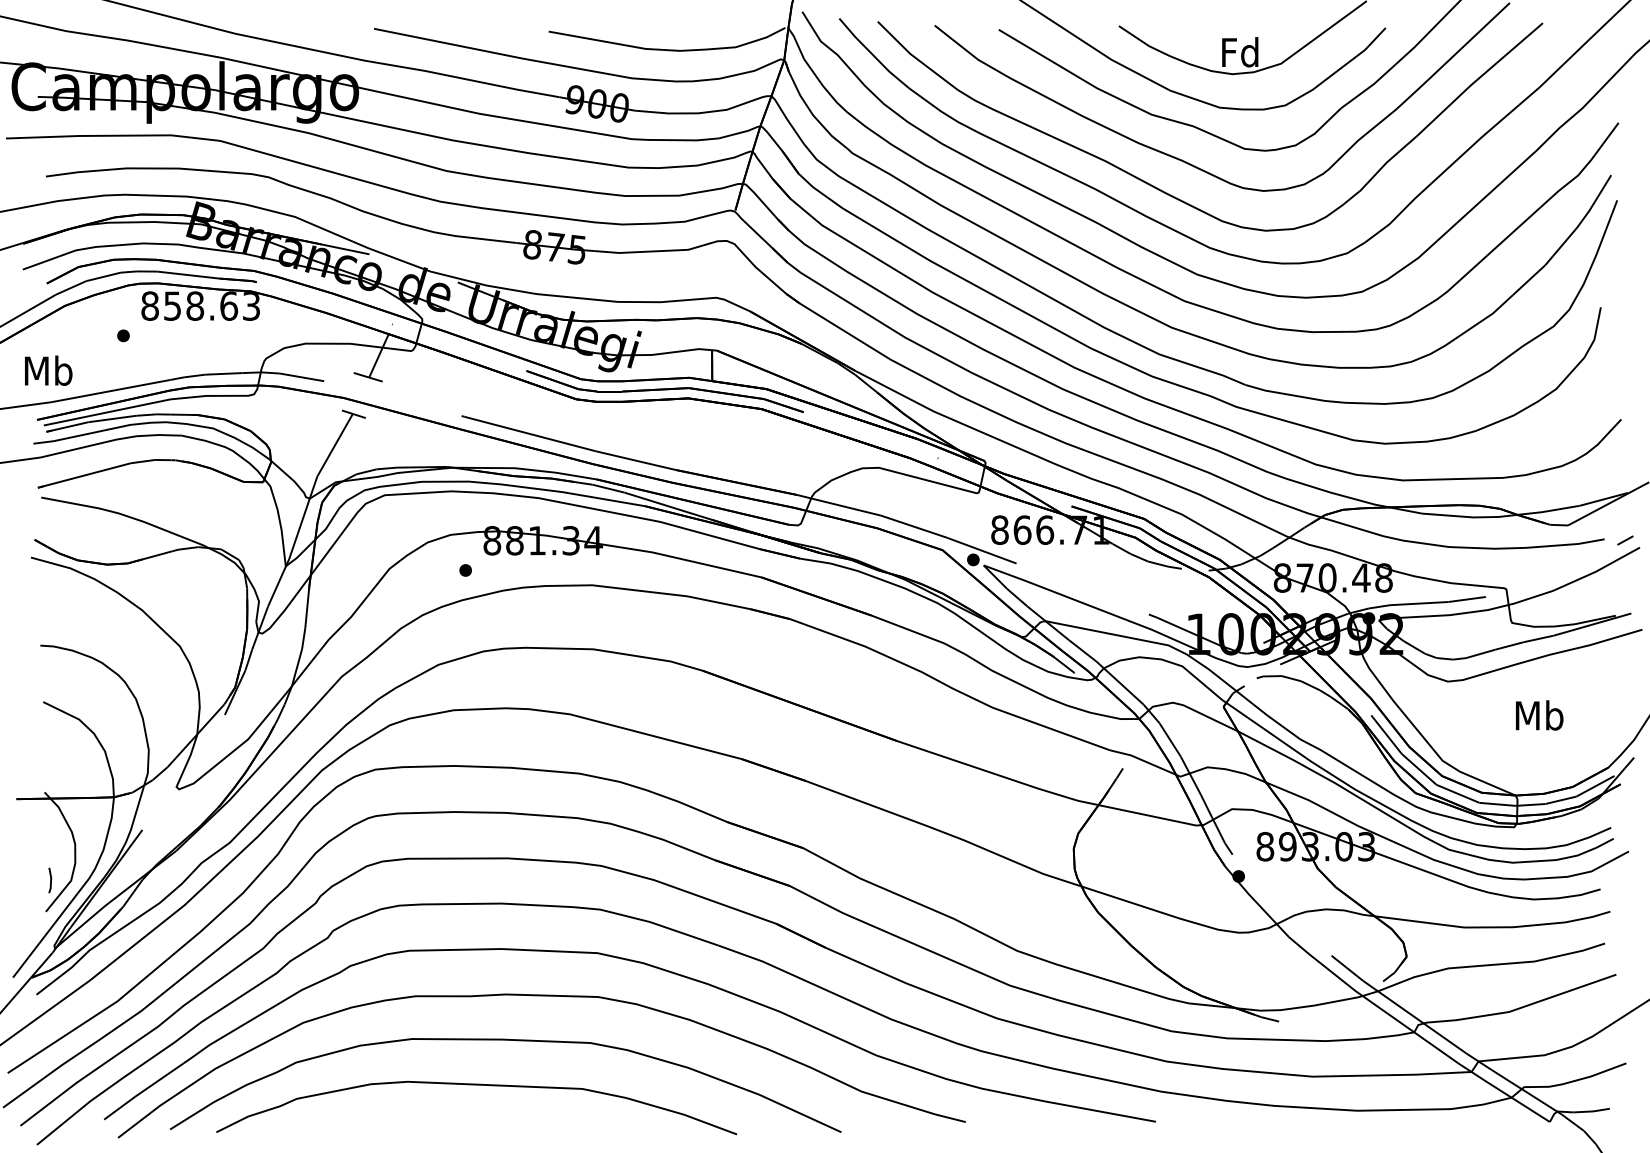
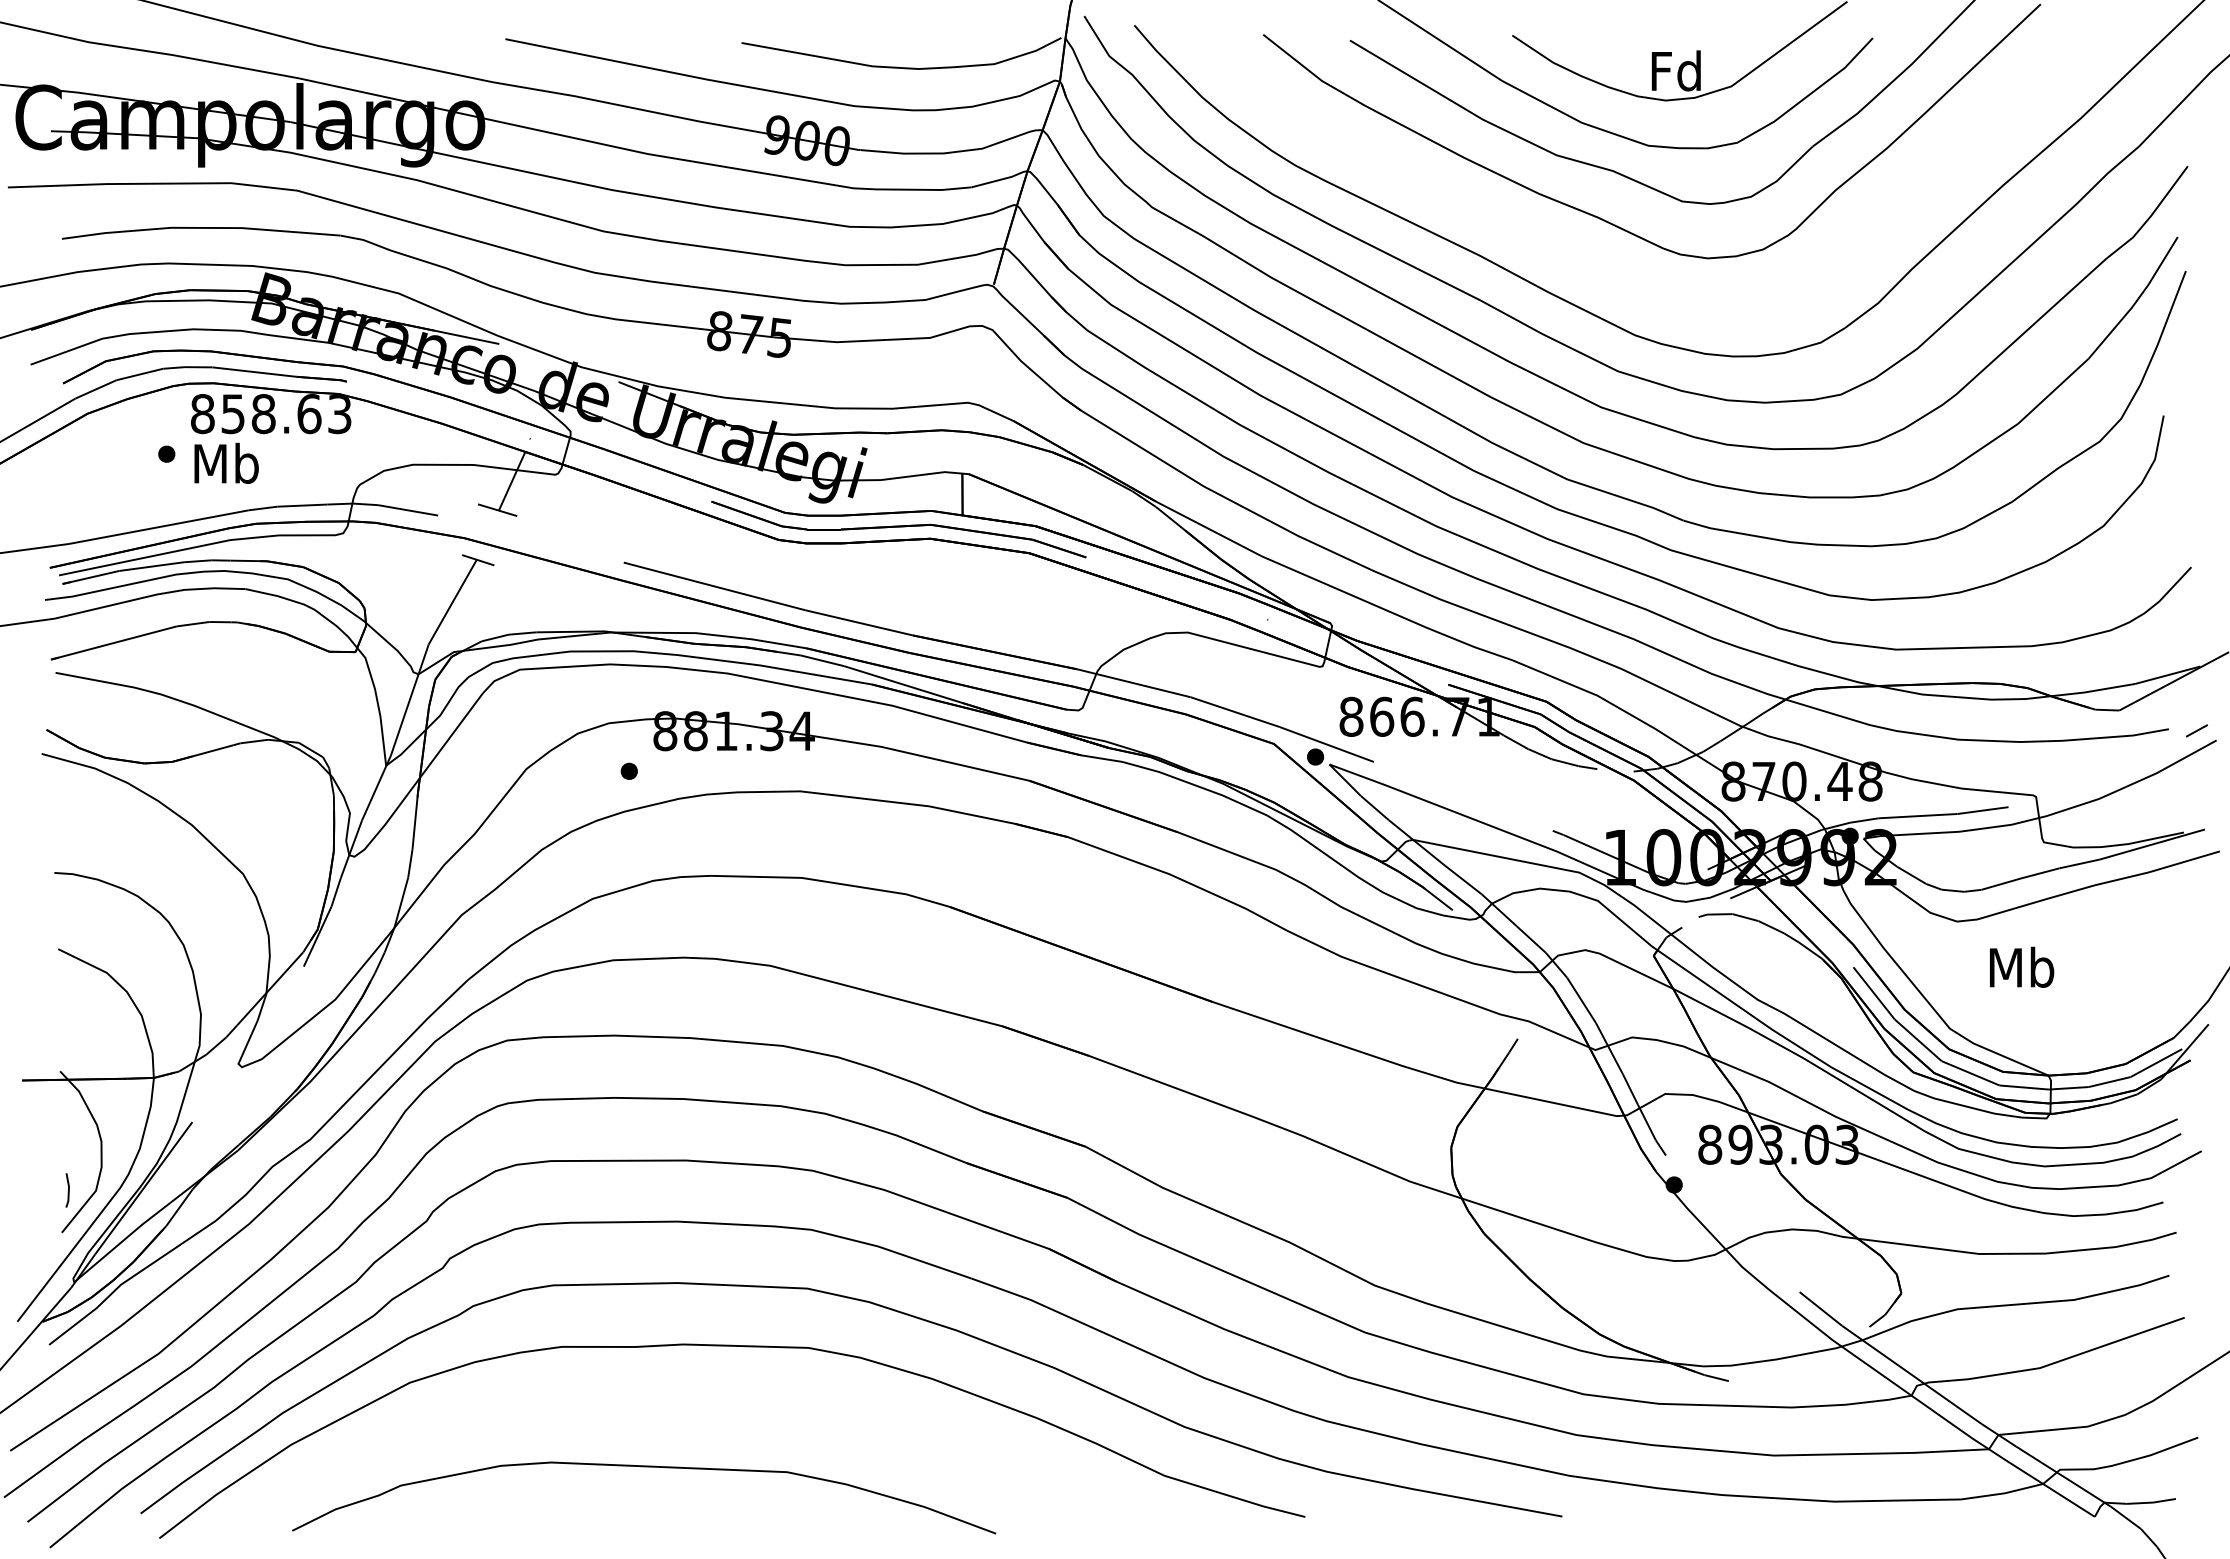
curve: (1175, 196) -> (1588, 266), removed
text: (48, 370) -> (226, 462), moved
text: (1540, 714) -> (2022, 966), moved
curve: (505, 1040) -> (683, 1406), removed

